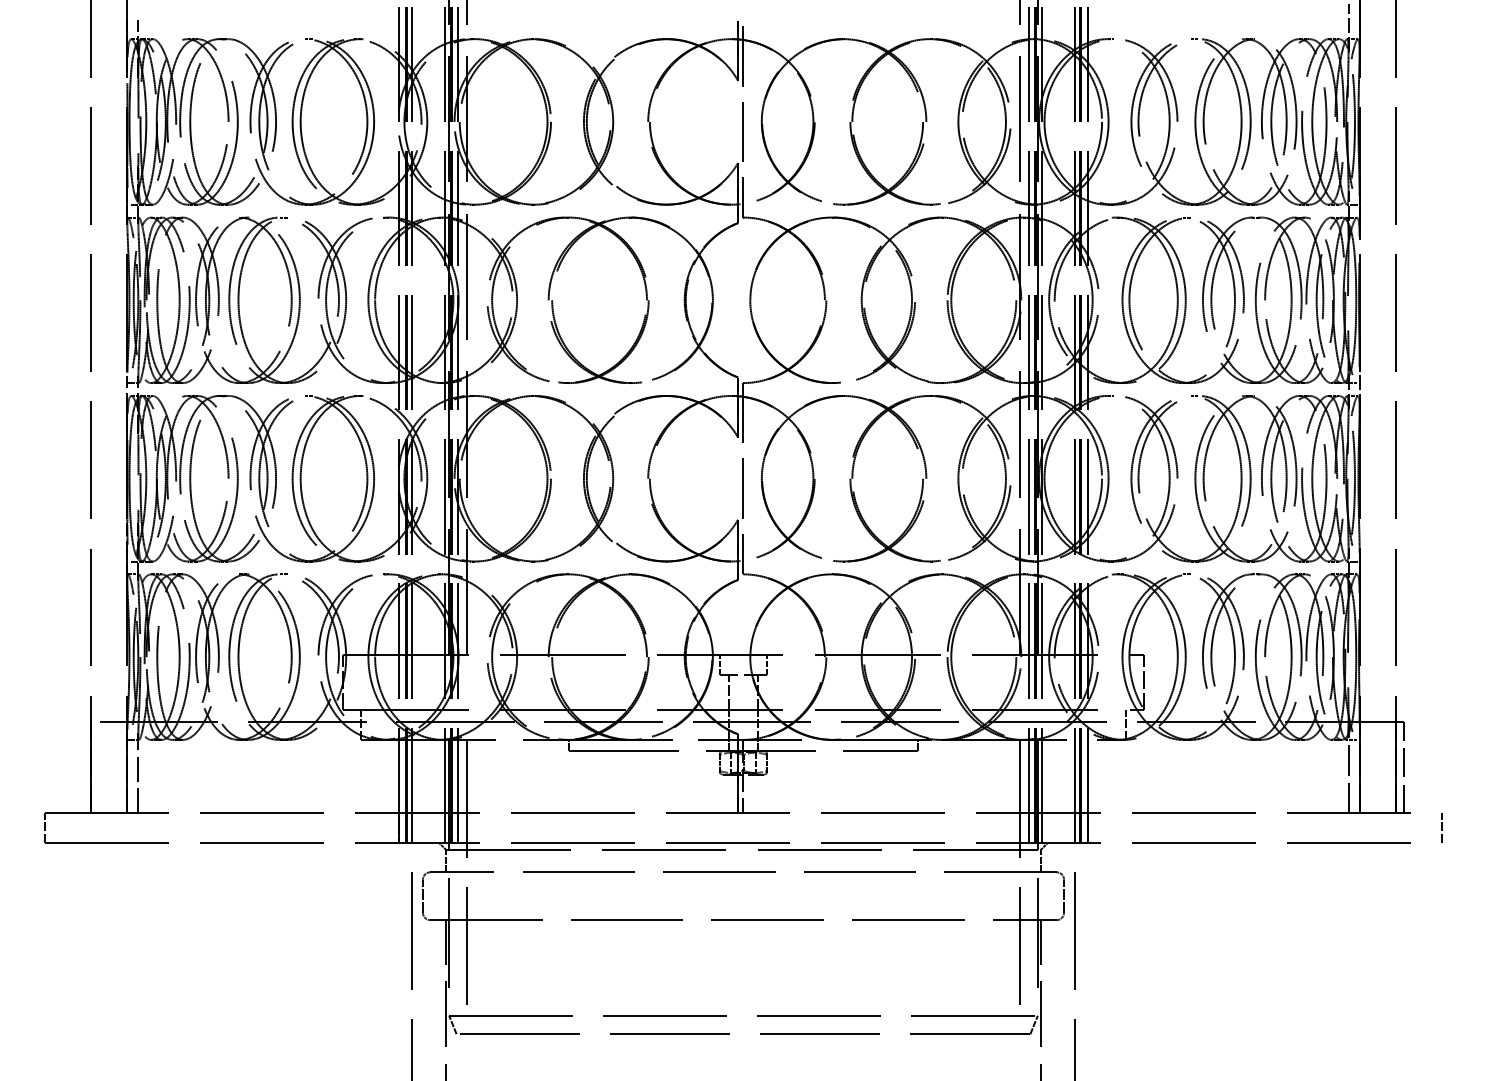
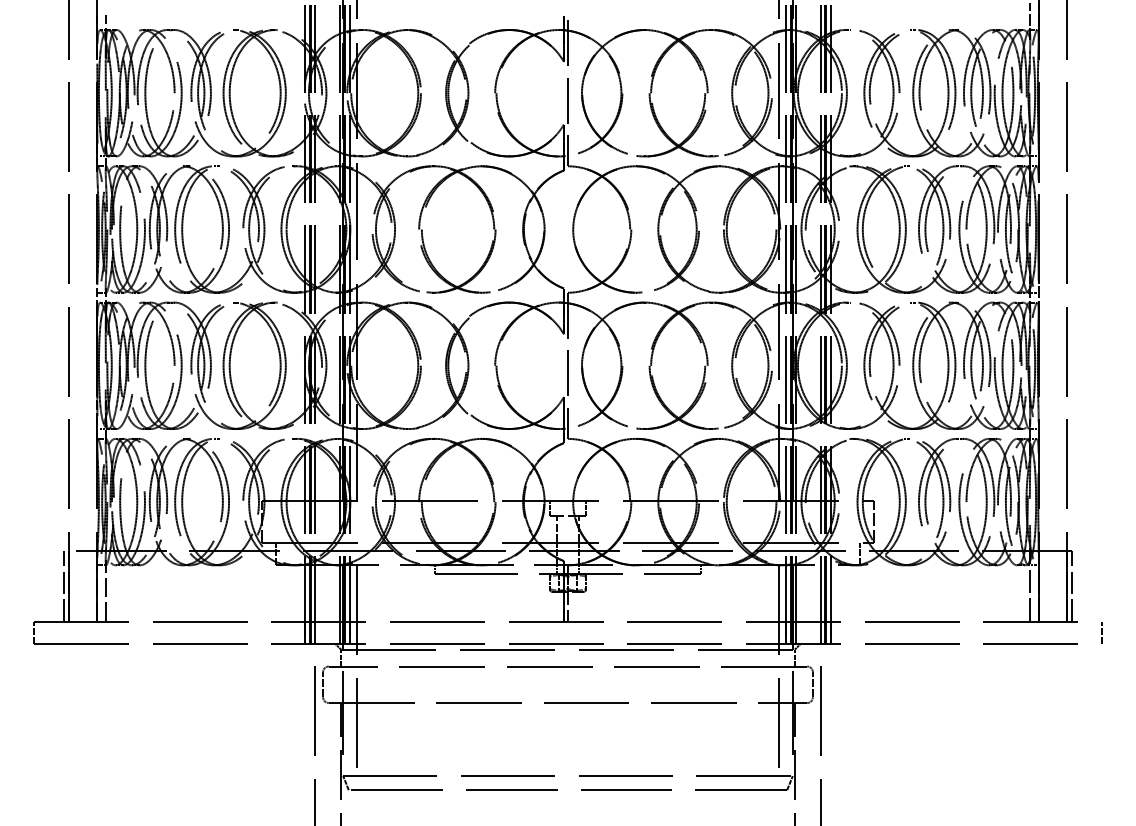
line: (83, 767) -> (63, 586), added

